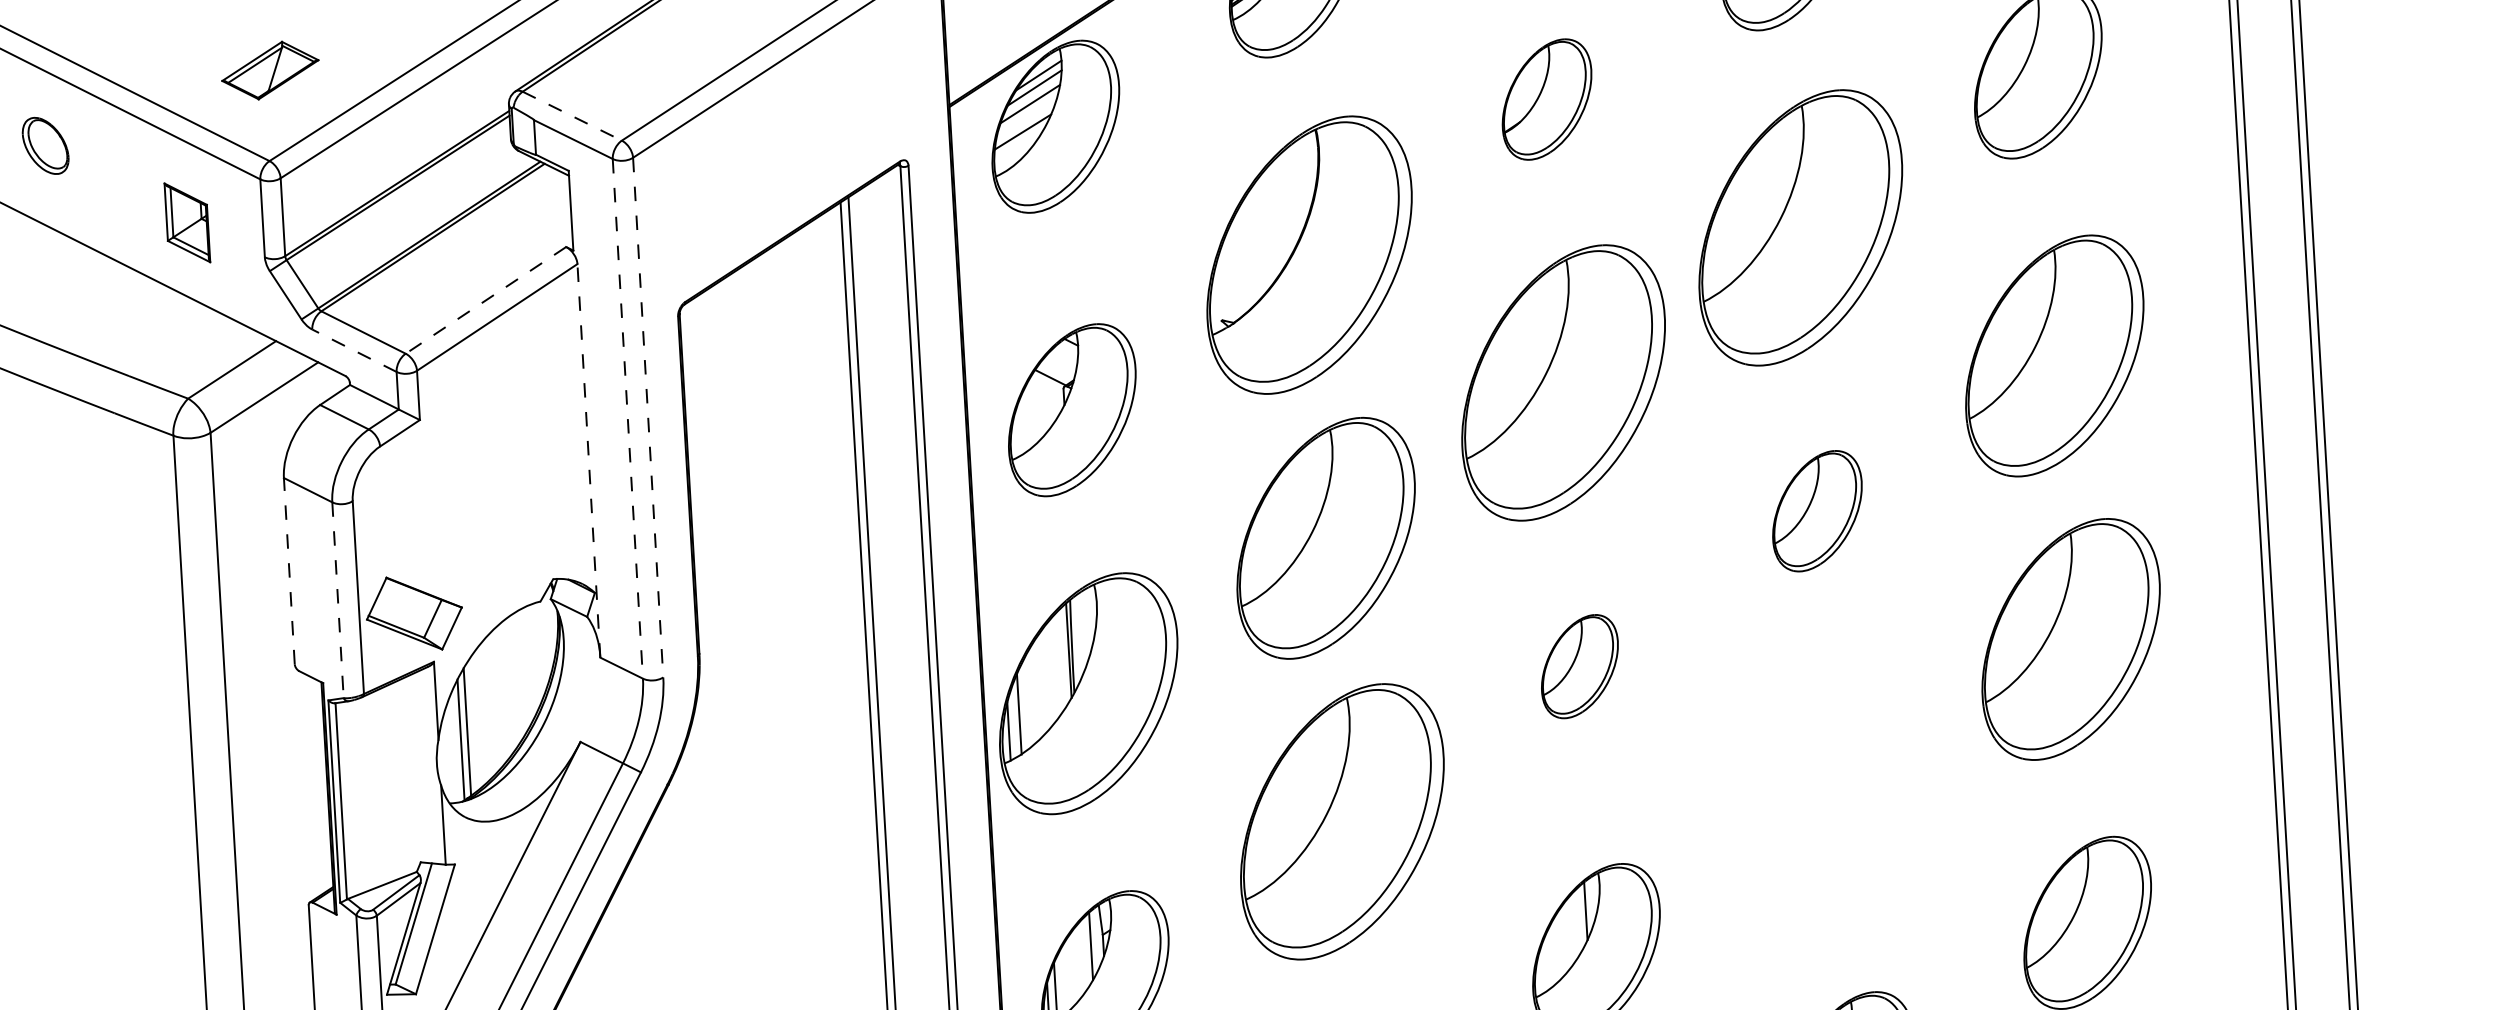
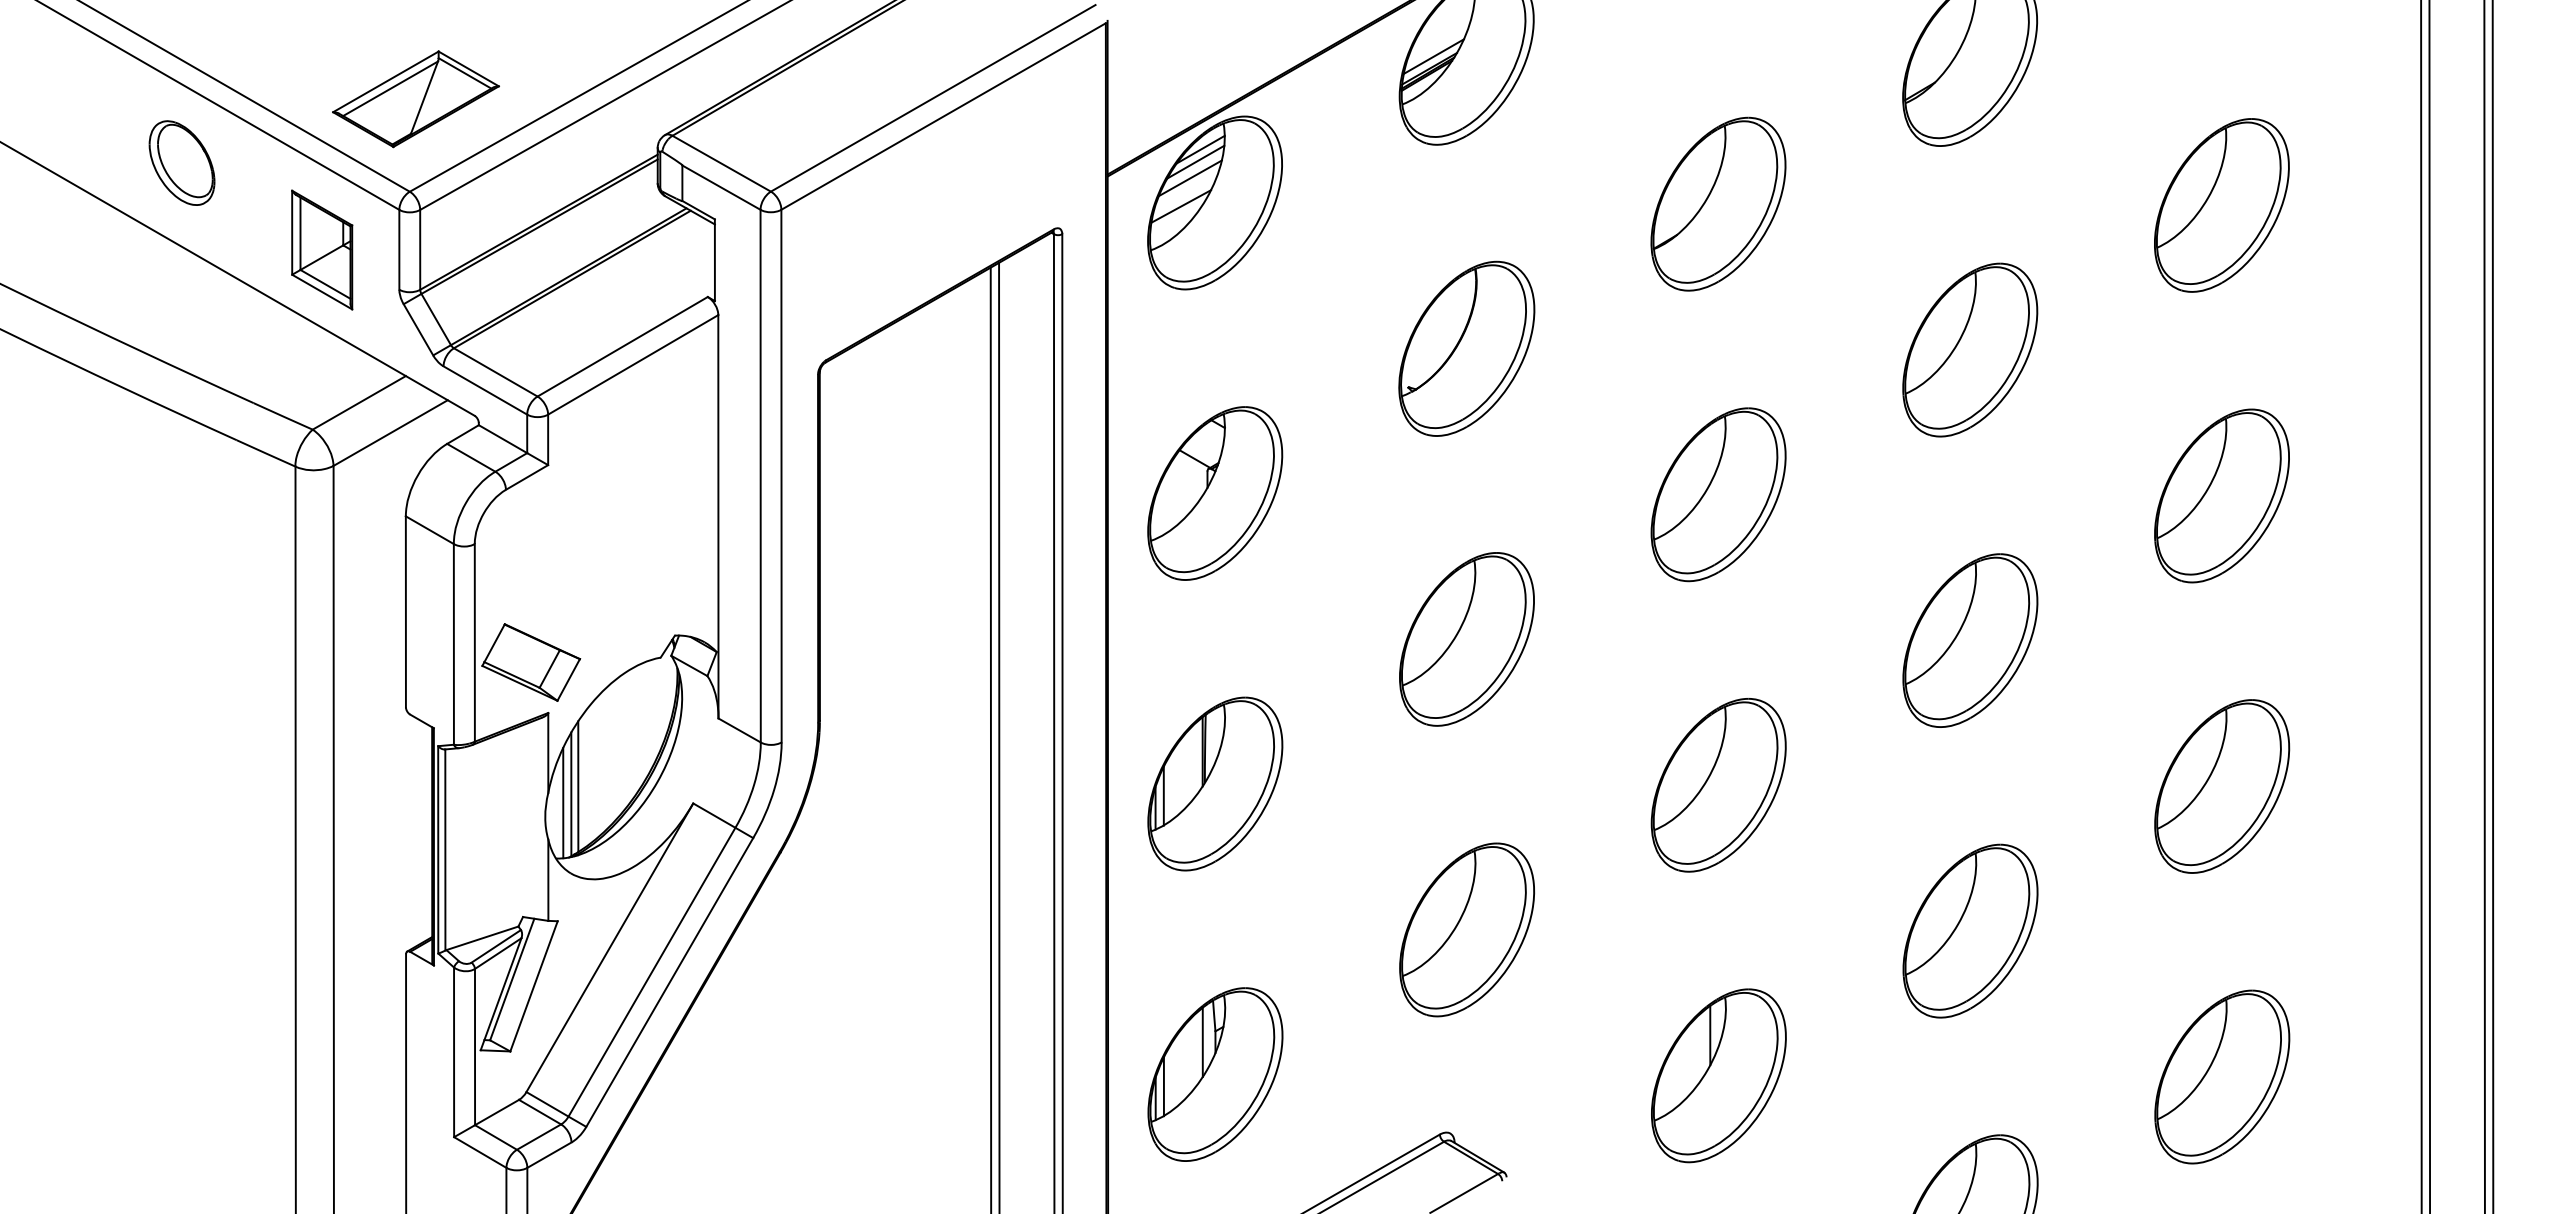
part: (269, 70) -> (415, 99), size x1.67
part: (1547, 98) -> (1718, 203), size x1.43
line: (572, 115) -> (721, 163), dashed -> solid
part: (45, 145) -> (181, 162), size x1.43
part: (187, 222) -> (322, 249), size x1.43
part: (1801, 227) -> (1970, 349), size x0.62
part: (1309, 254) -> (1466, 348), size x0.62
line: (485, 300) -> (622, 346), dashed -> solid
line: (353, 350) -> (484, 390), dashed -> solid
part: (2054, 355) -> (2221, 495), size x0.71
part: (1563, 382) -> (1718, 494), size x0.62
line: (648, 418) -> (781, 476), dashed -> solid
line: (627, 419) -> (760, 476), dashed -> solid
line: (588, 460) -> (718, 516), dashed -> solid
part: (1817, 511) -> (1970, 640), size x1.43
part: (1325, 538) -> (1466, 639), size x0.71
line: (288, 570) -> (405, 611), dashed -> solid
line: (337, 600) -> (453, 644), dashed -> solid
part: (2071, 639) -> (2222, 786), size x0.71
part: (1579, 666) -> (1718, 785), size x1.67
part: (1088, 693) -> (1215, 783), size x0.71
line: (453, 748) -> (563, 802), added
part: (1833, 794) -> (1970, 930), added
part: (1343, 821) -> (1467, 929), size x0.62

